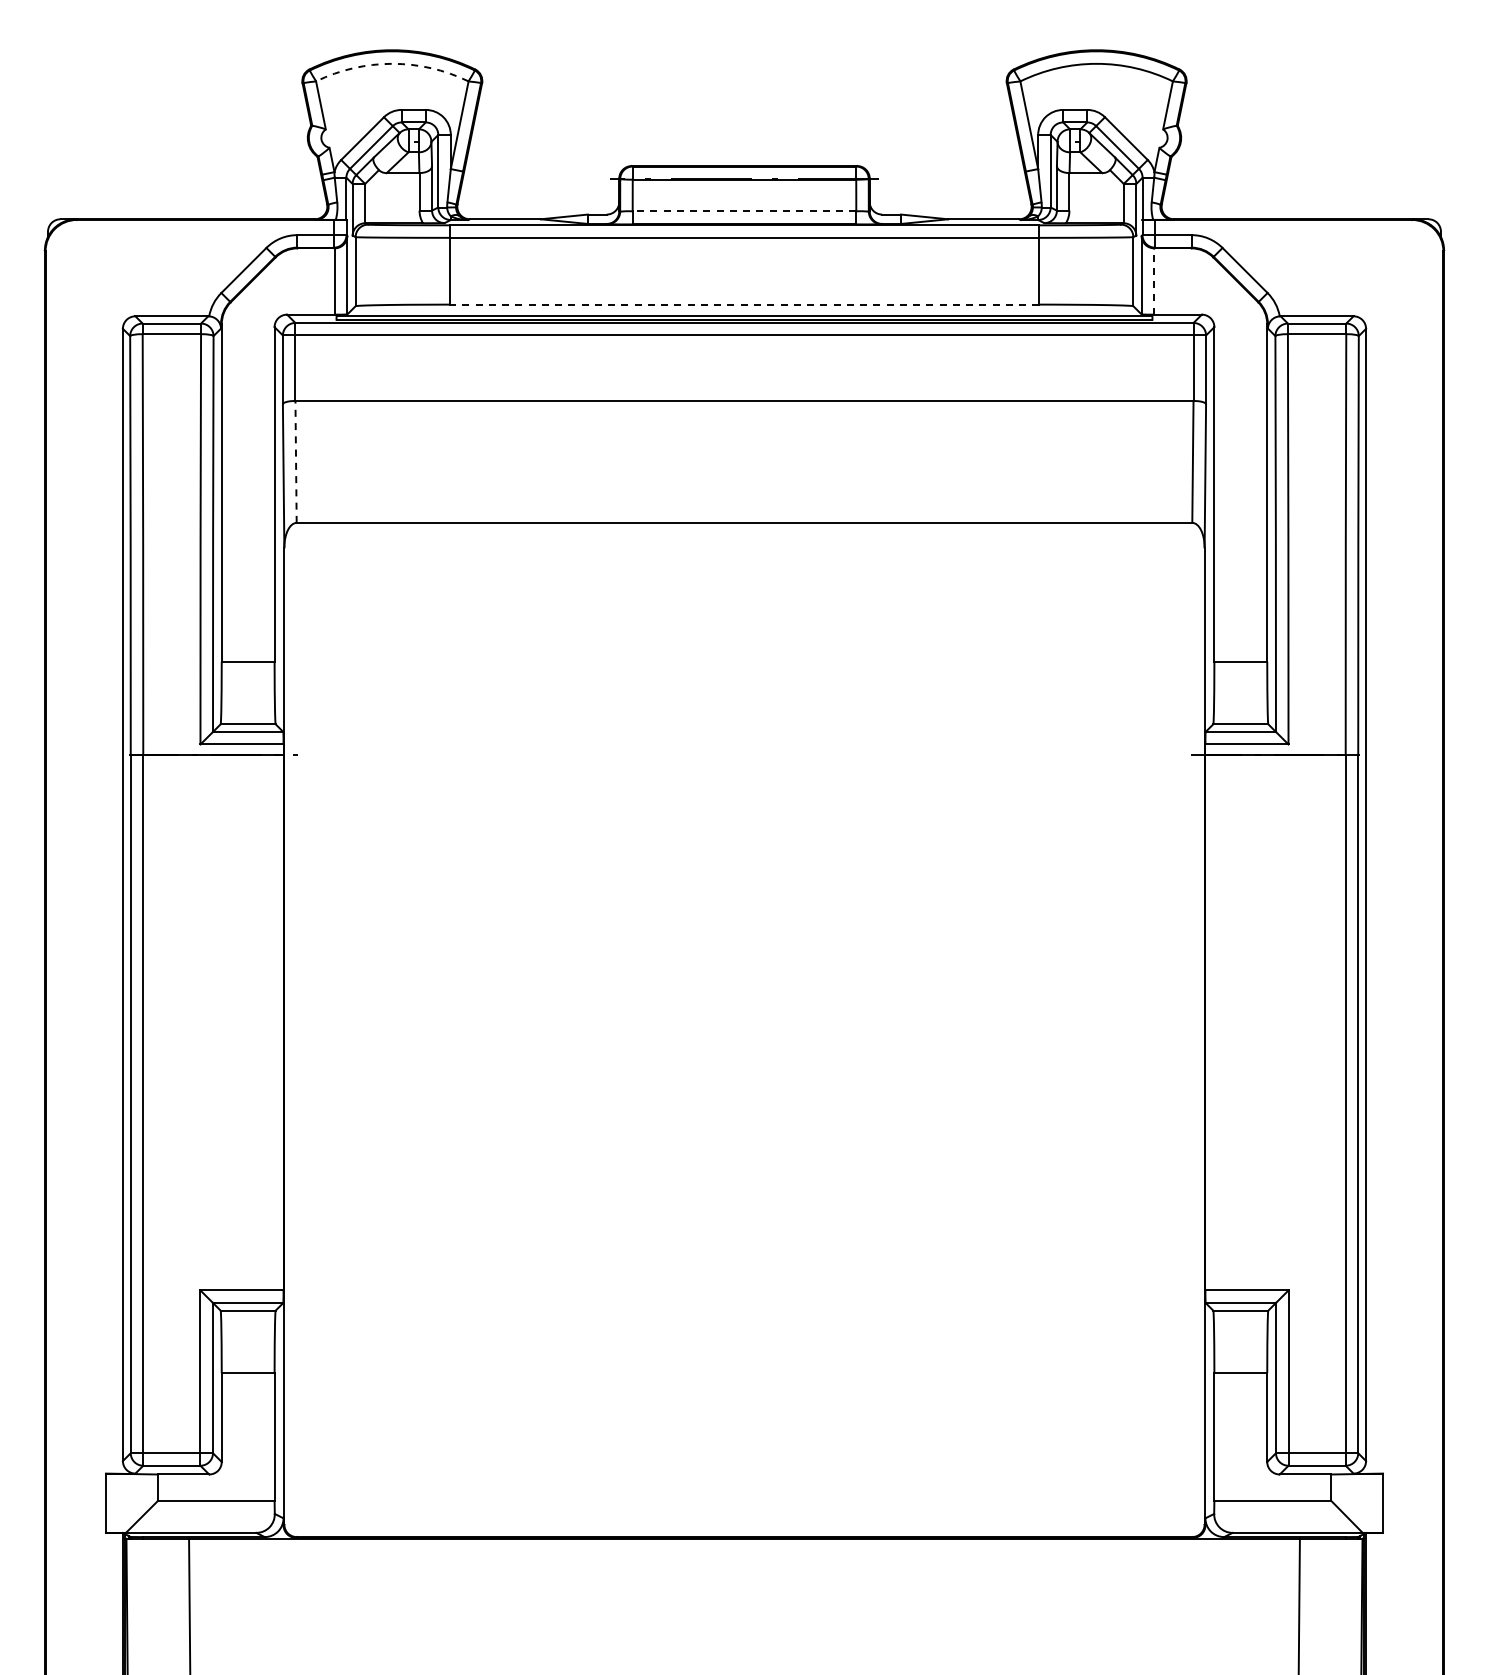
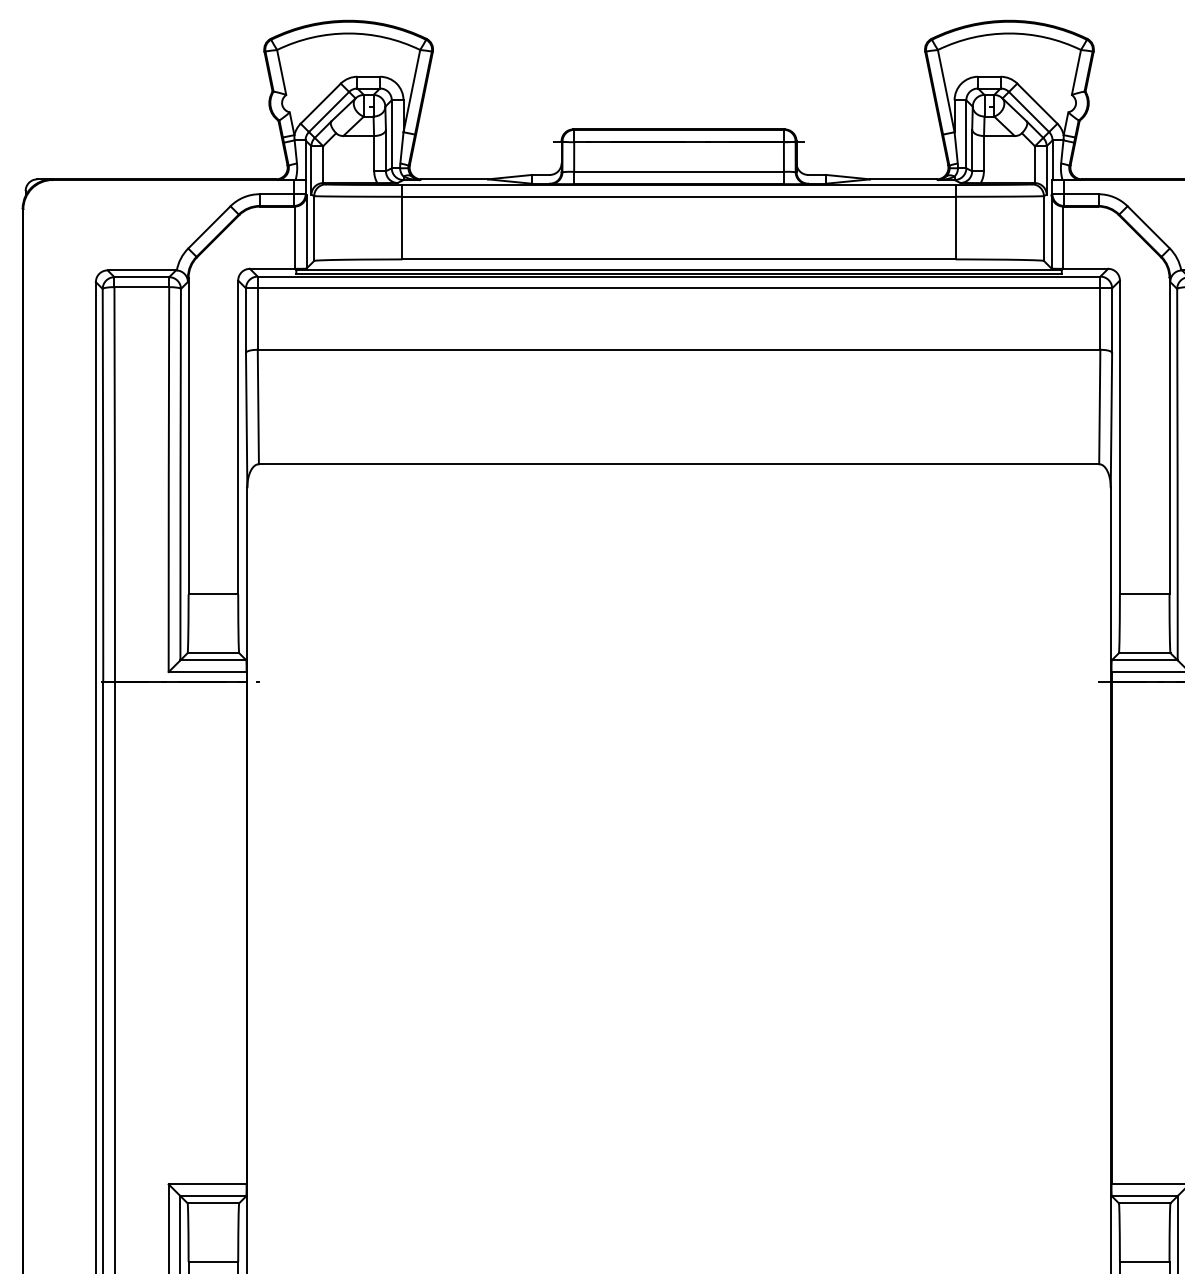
arc: (392, 63) -> (348, 33), dashed -> solid
line: (744, 211) -> (679, 172), dashed -> solid
line: (1154, 281) -> (1063, 237), dashed -> solid
line: (744, 304) -> (679, 259), dashed -> solid
line: (296, 461) -> (258, 406), dashed -> solid

